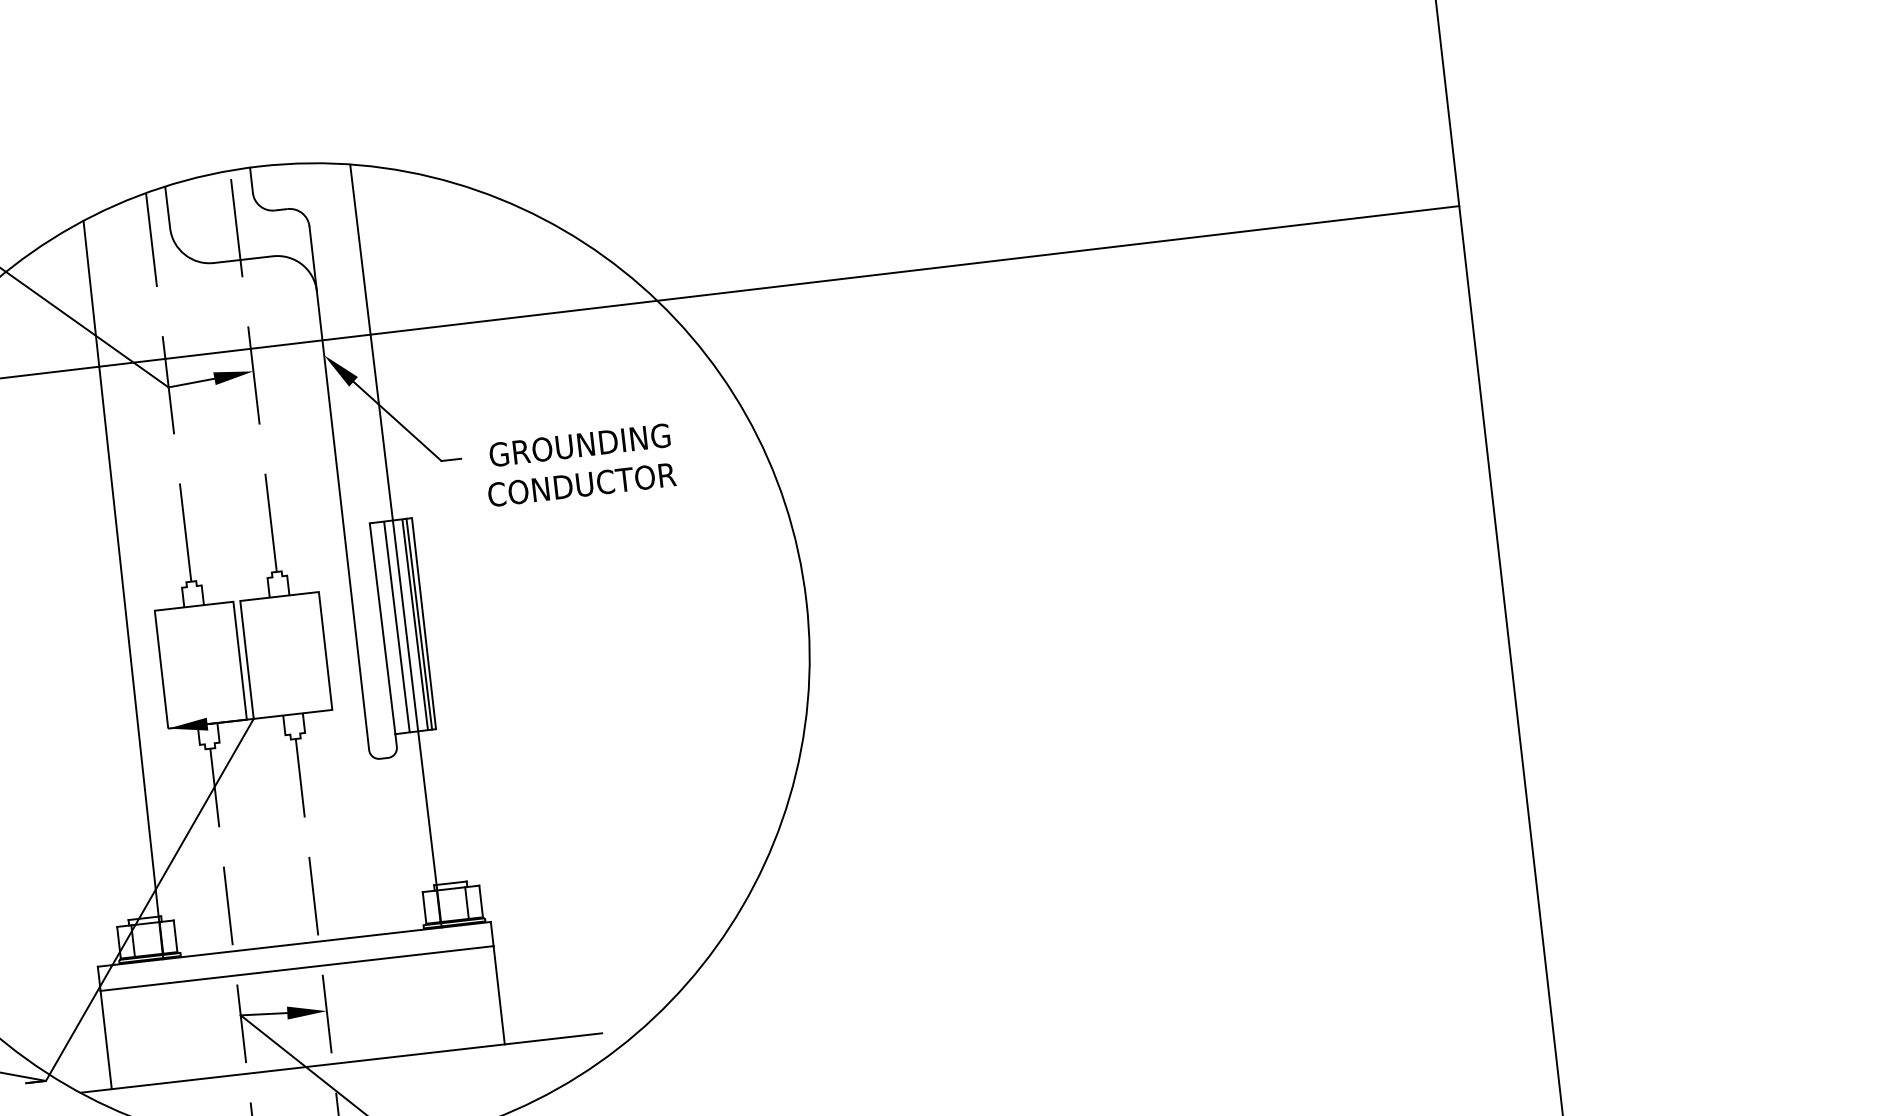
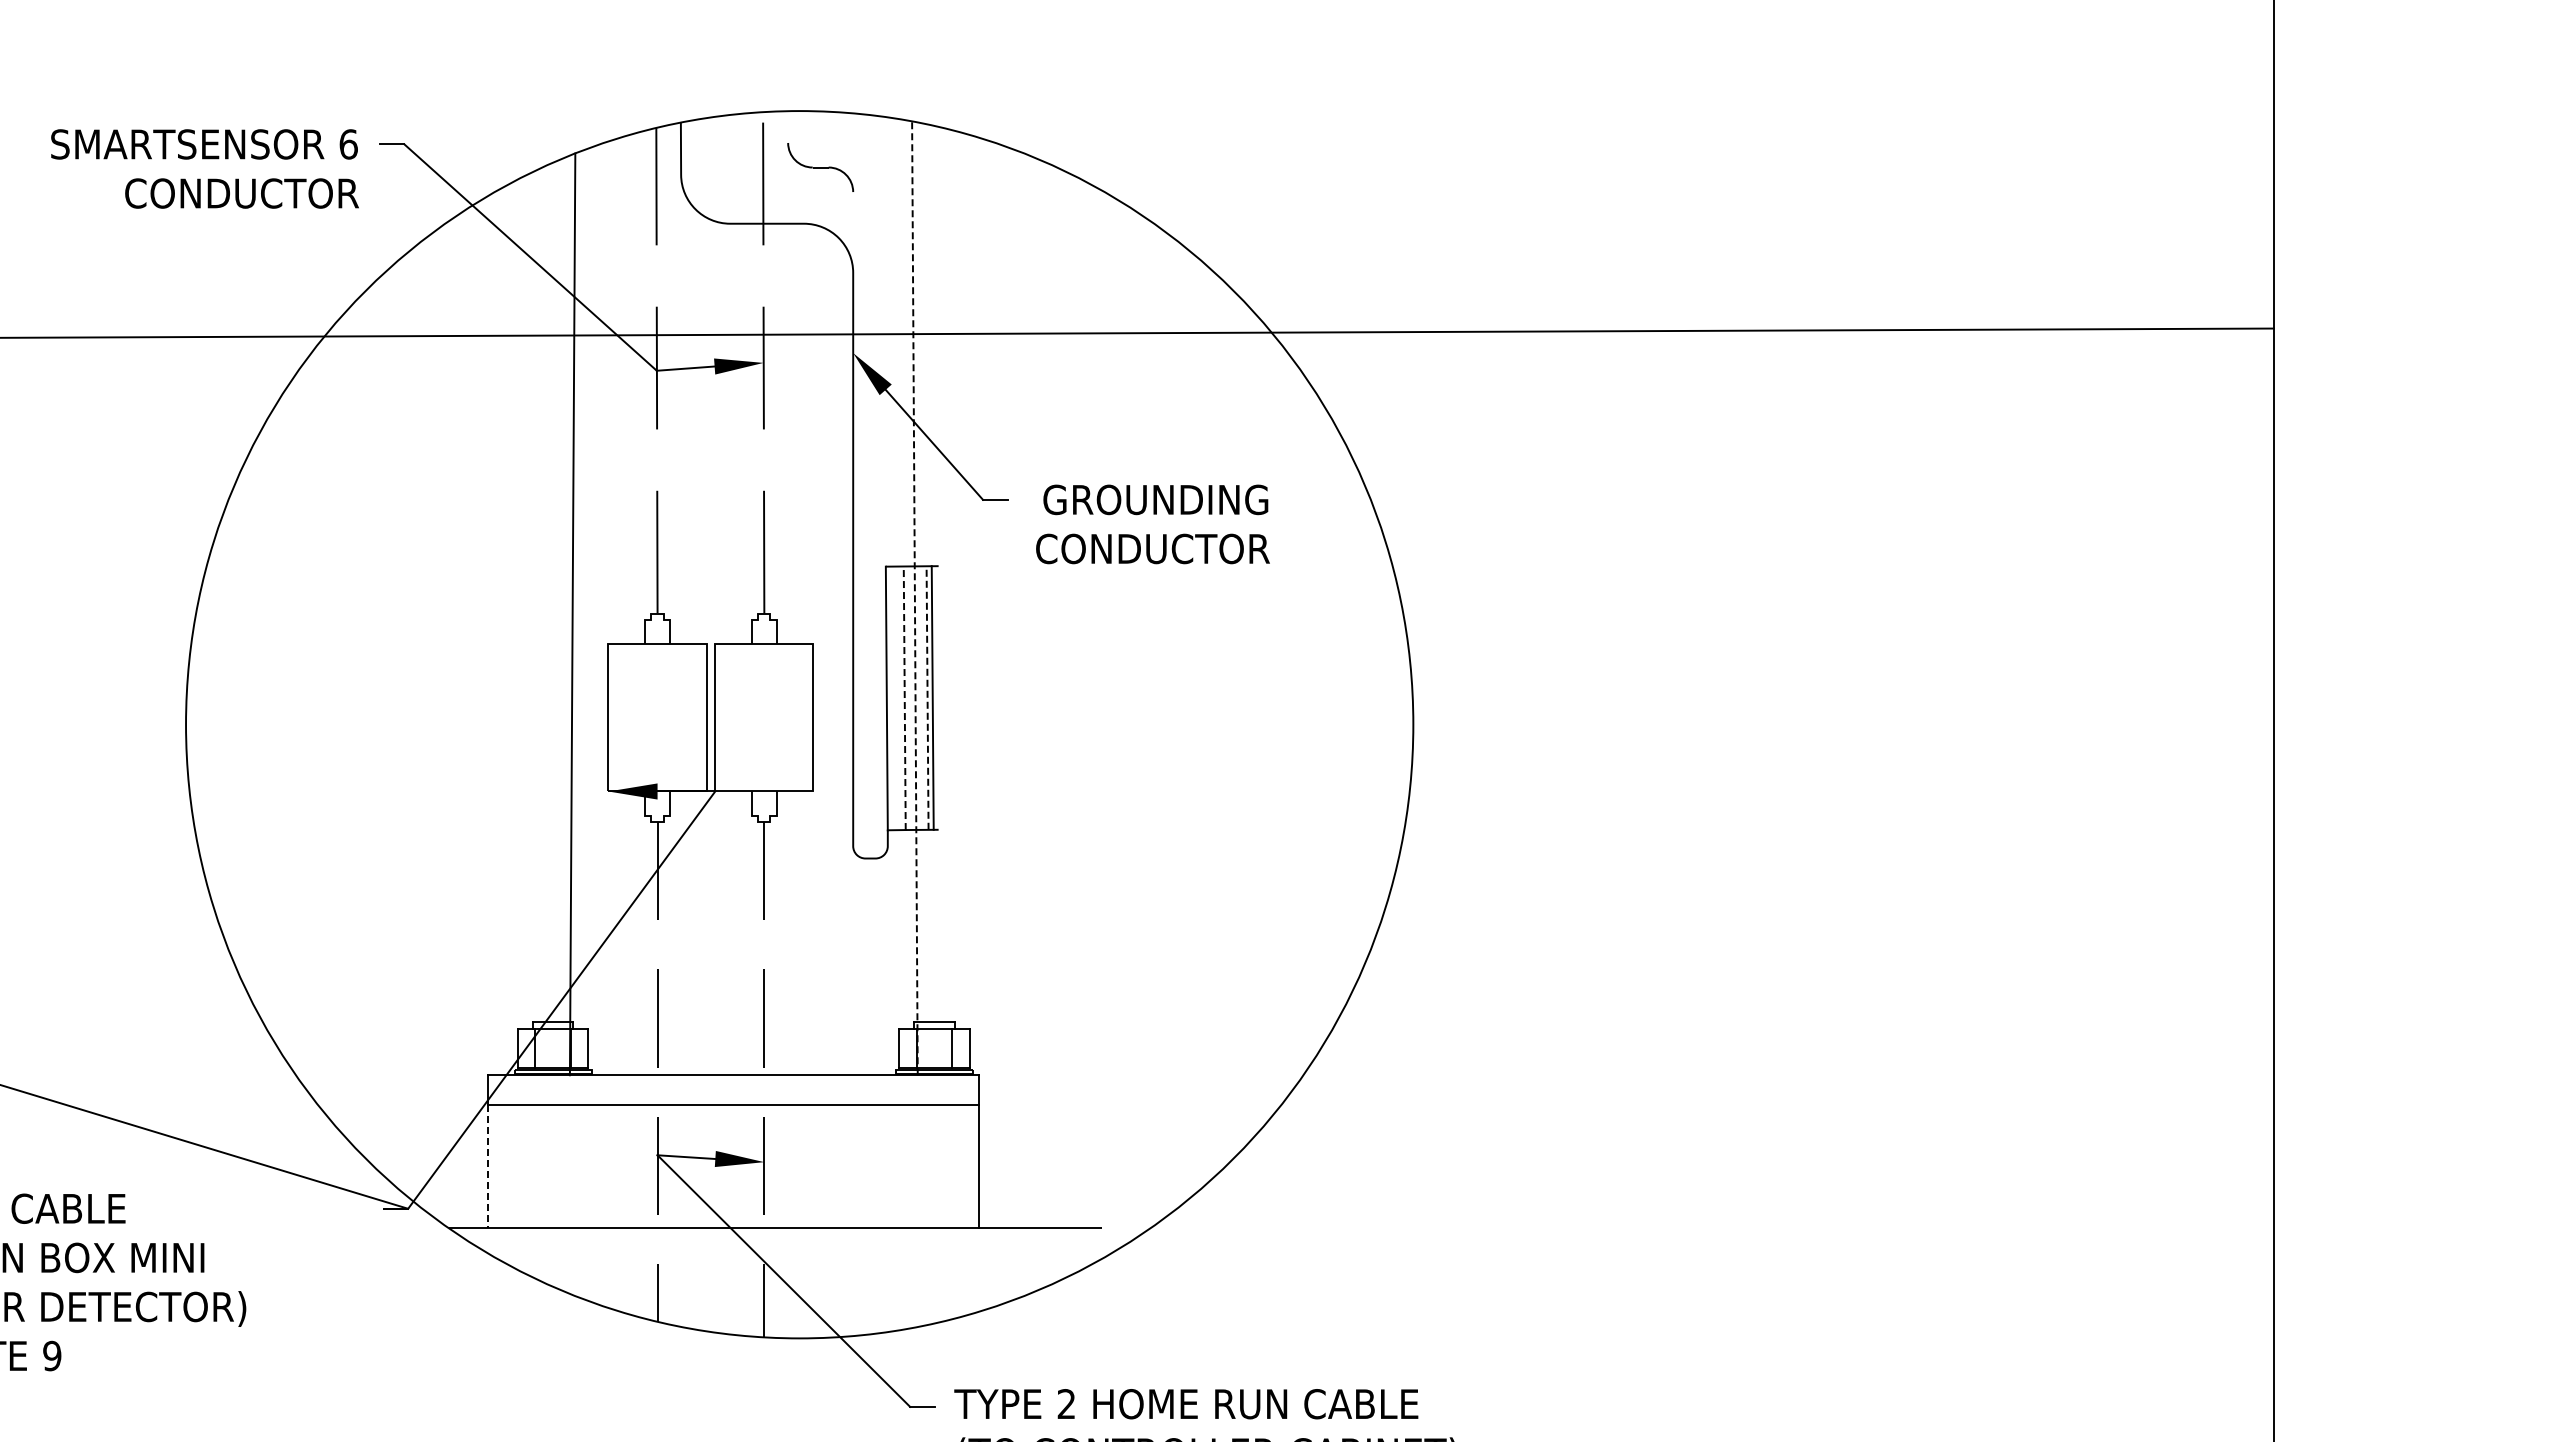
line: (251, 179) -> (788, 126), removed
line: (313, 258) -> (853, 232), removed
line: (395, 546) -> (914, 598), solid -> dashed
line: (423, 623) -> (938, 697), removed
line: (415, 624) -> (927, 697), solid -> dashed
line: (396, 627) -> (904, 698), solid -> dashed
line: (106, 1040) -> (488, 1167), solid -> dashed

